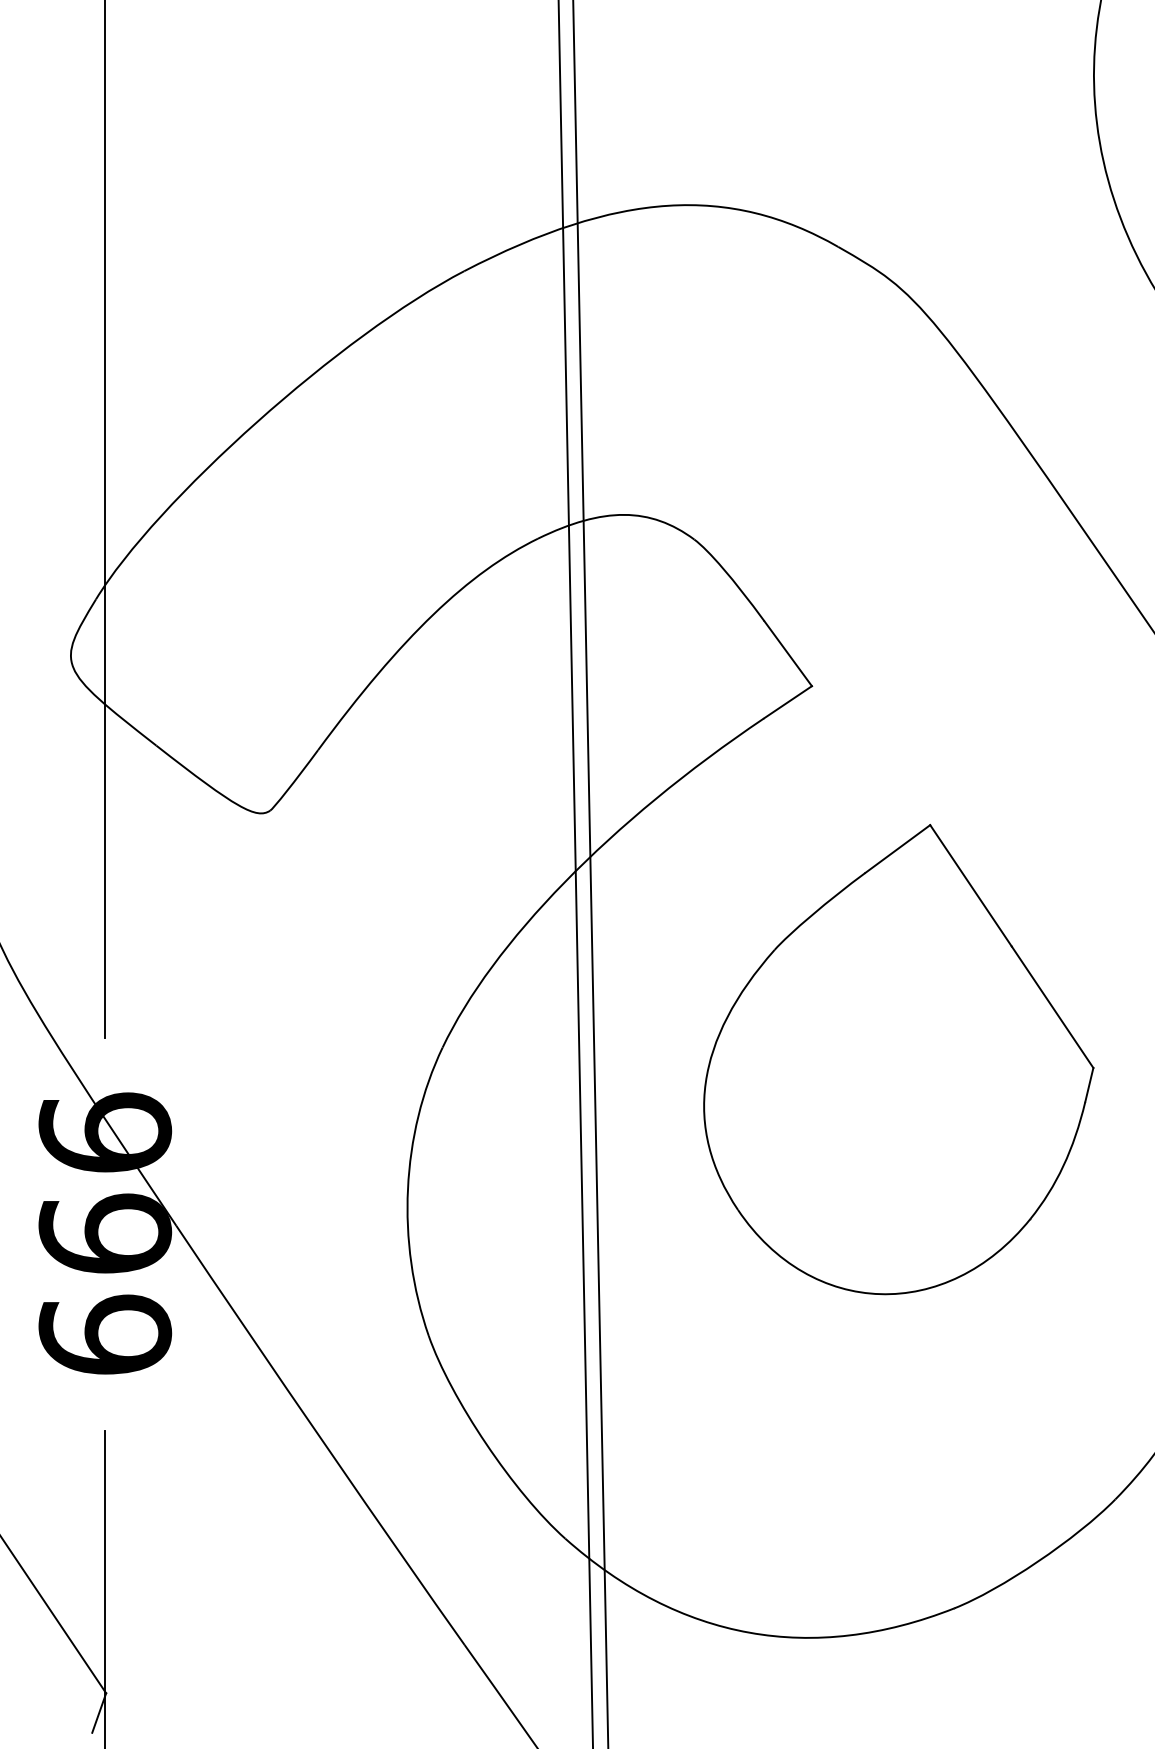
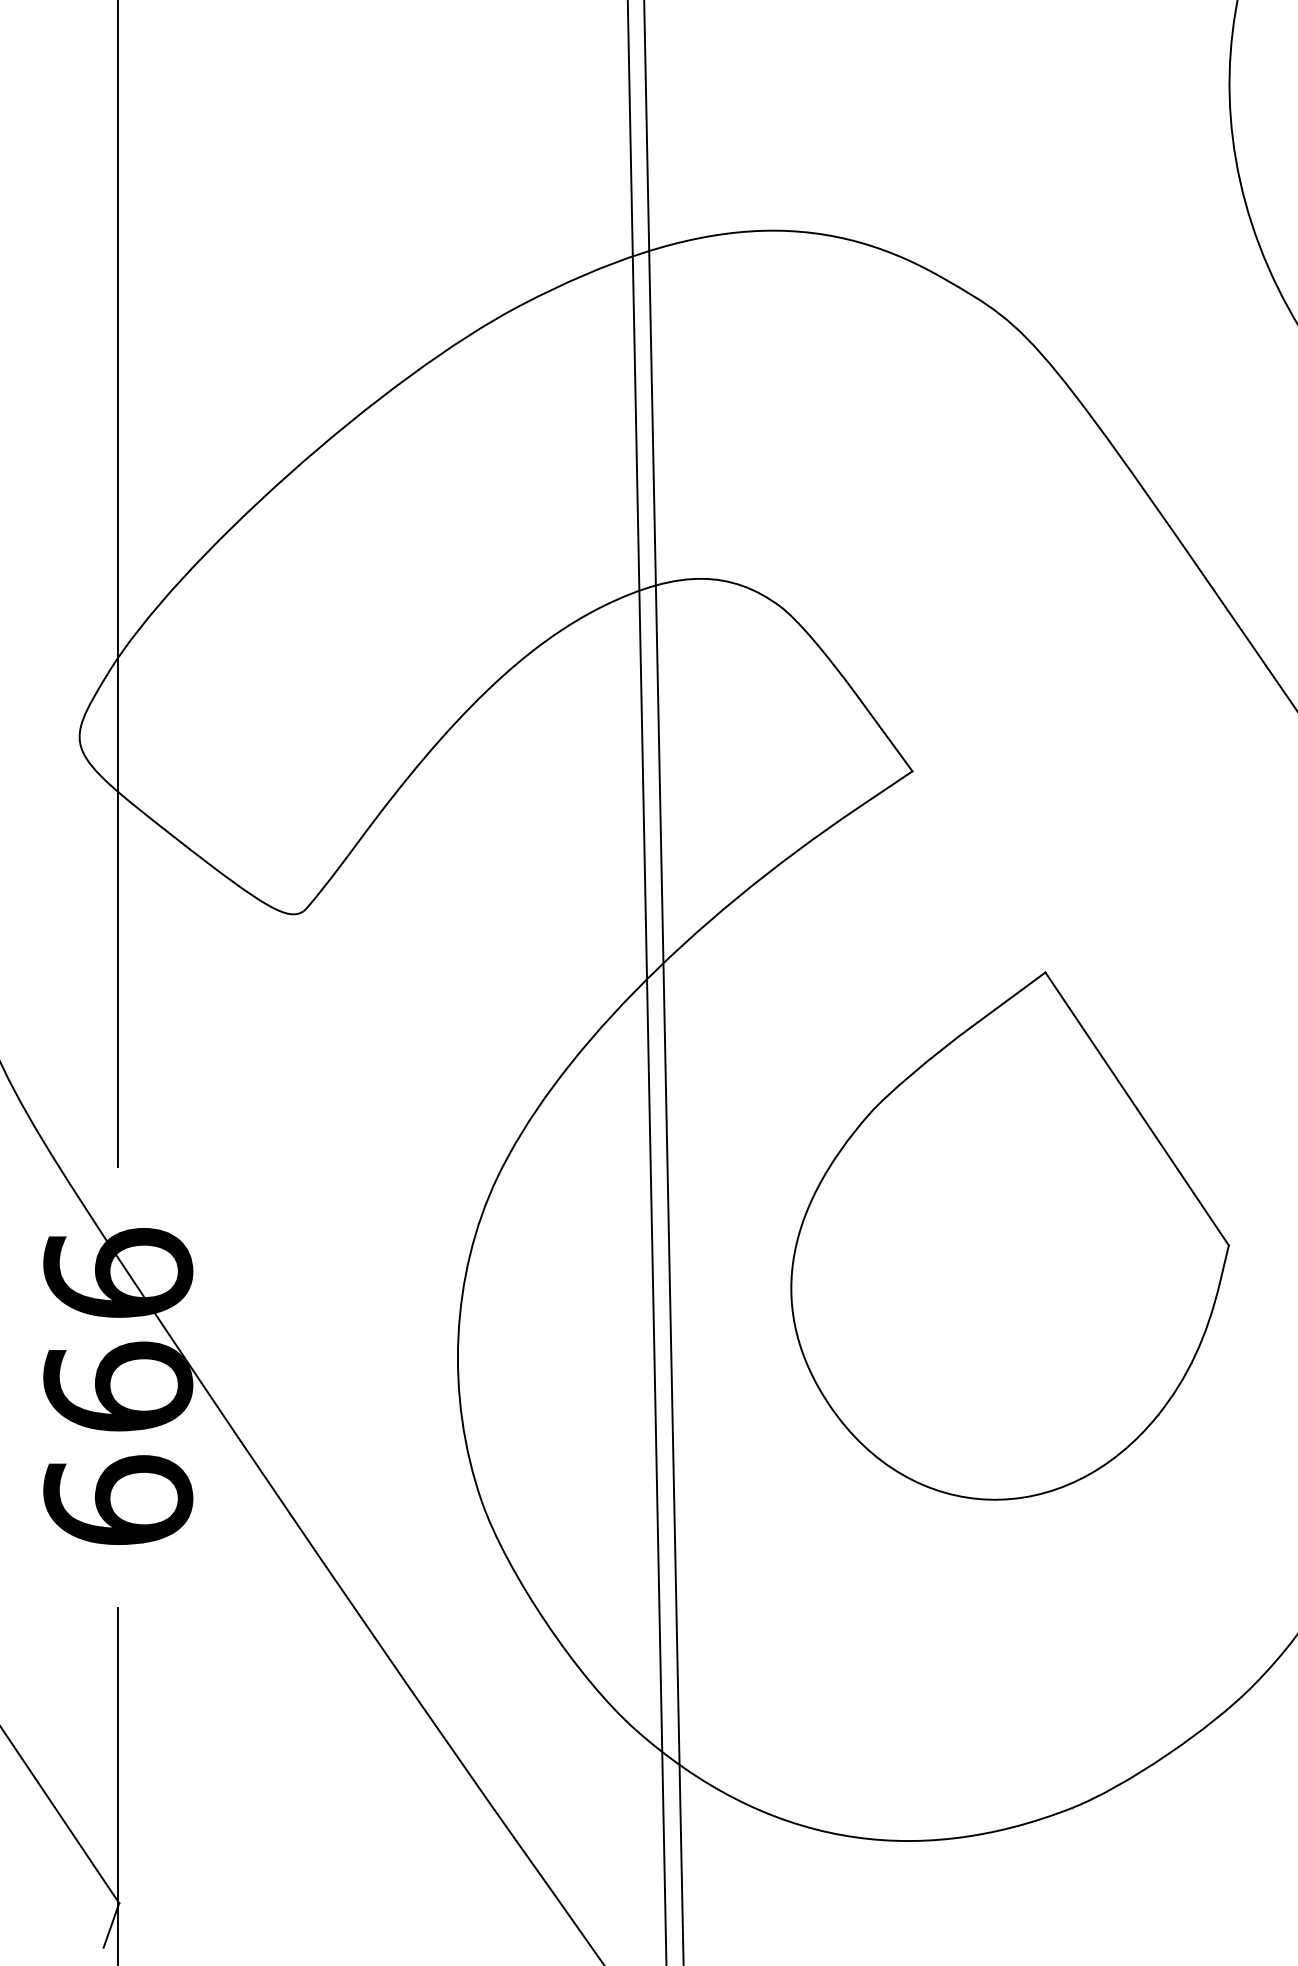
part: (898, 1059) -> (1009, 1235), moved

